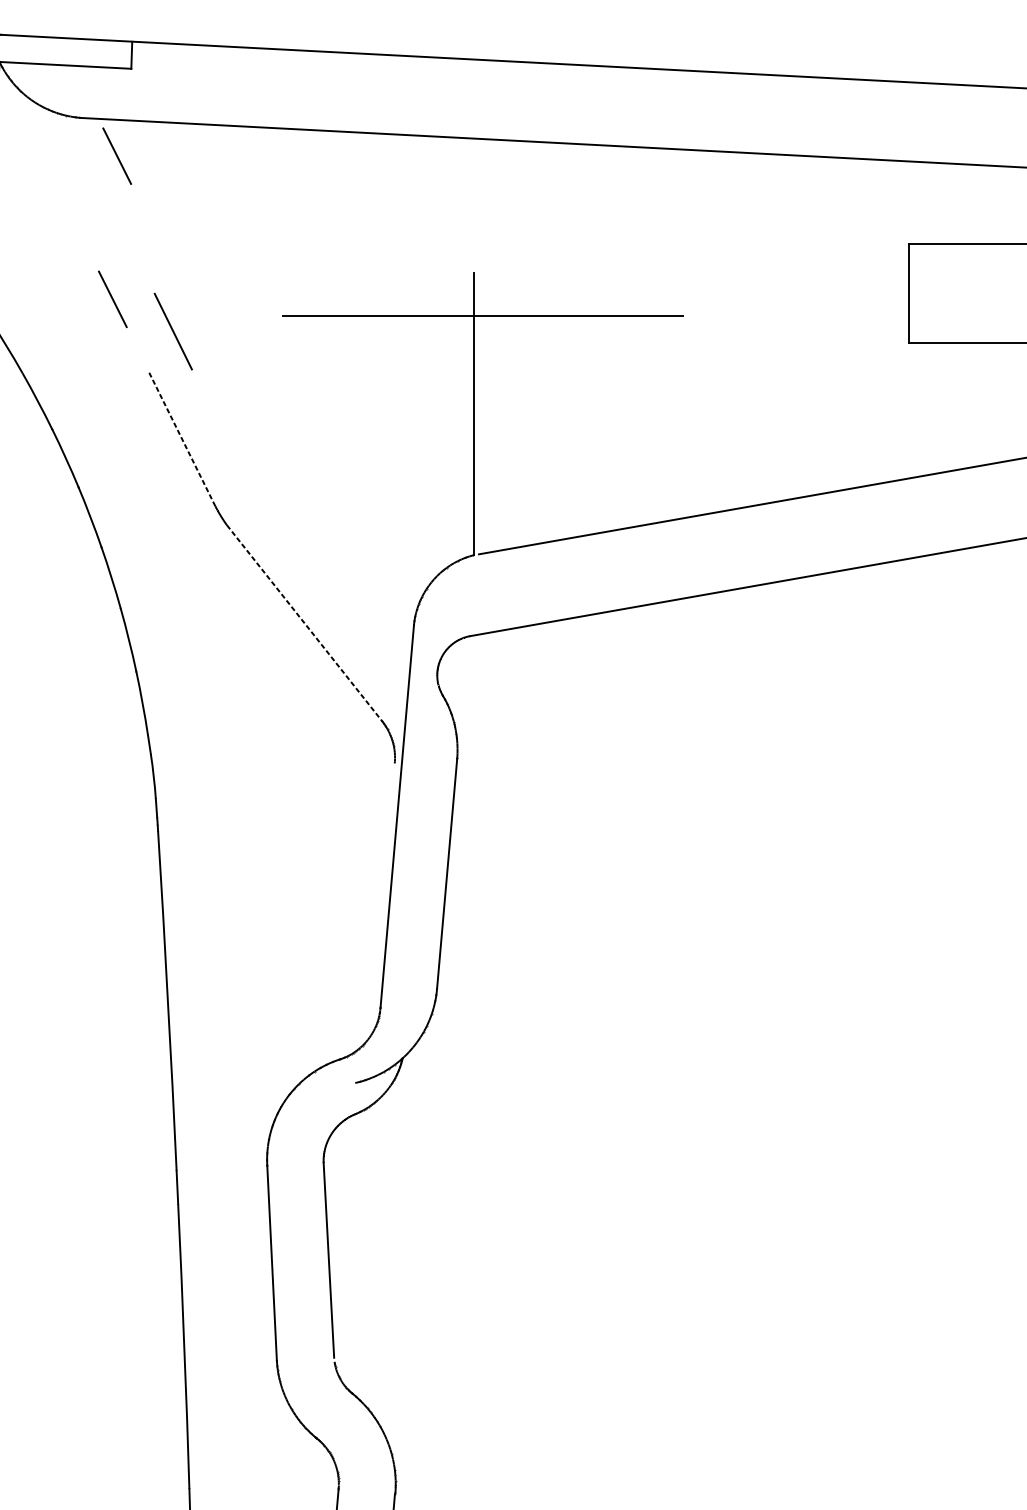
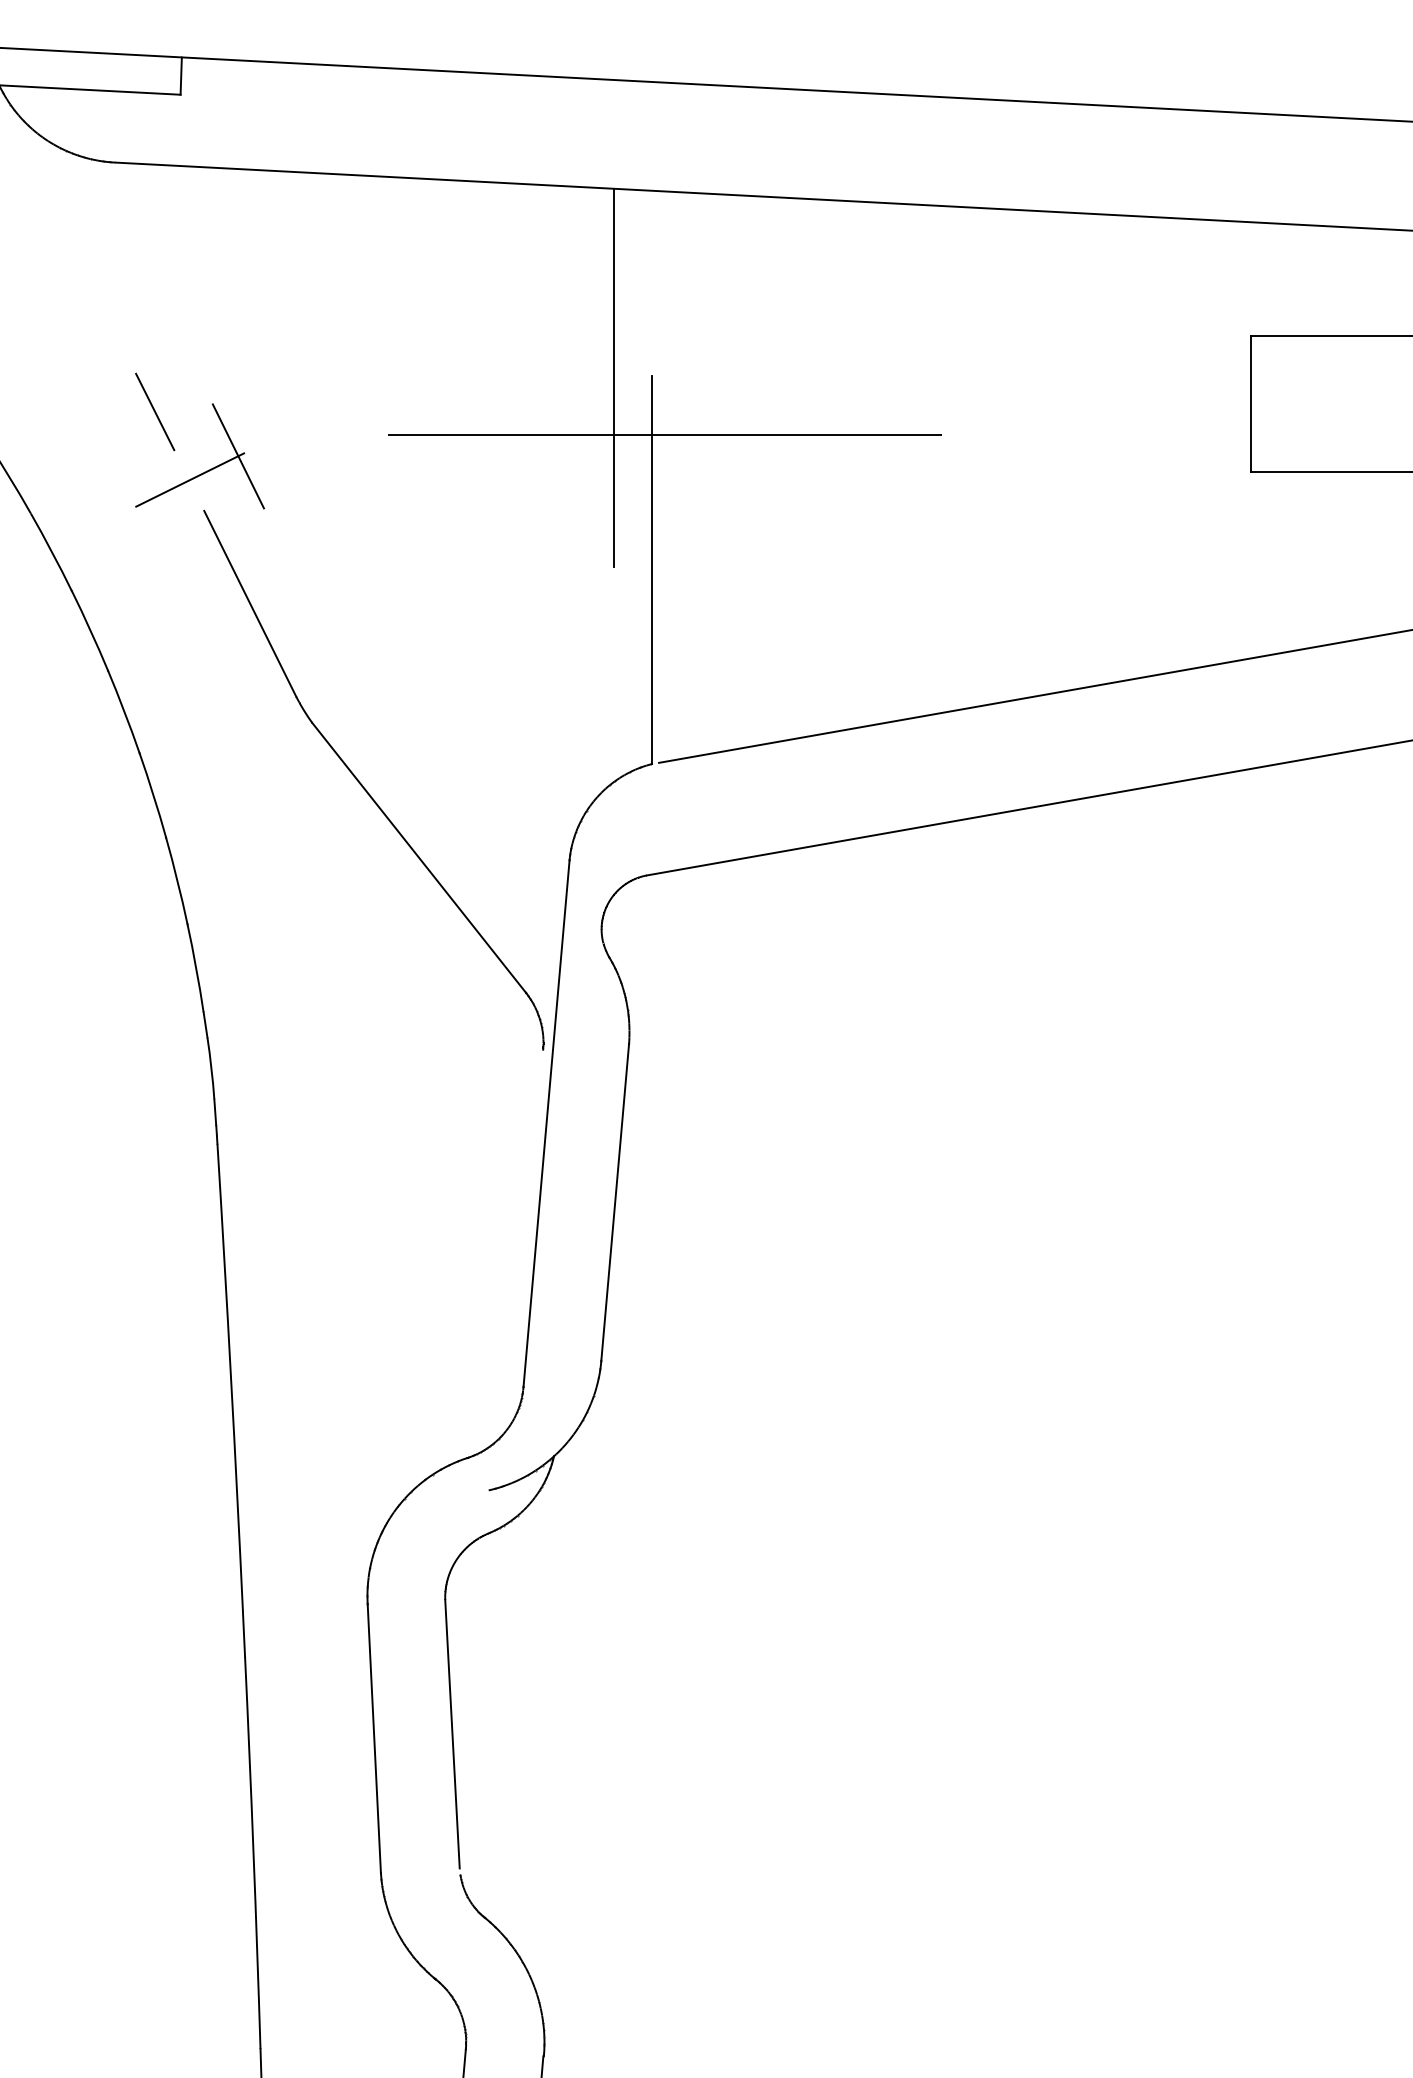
line: (117, 155) -> (161, 214), removed
line: (446, 275) -> (614, 378), added
line: (137, 348) -> (189, 479), added
line: (182, 438) -> (250, 603), dashed -> solid
line: (304, 623) -> (419, 858), dashed -> solid

